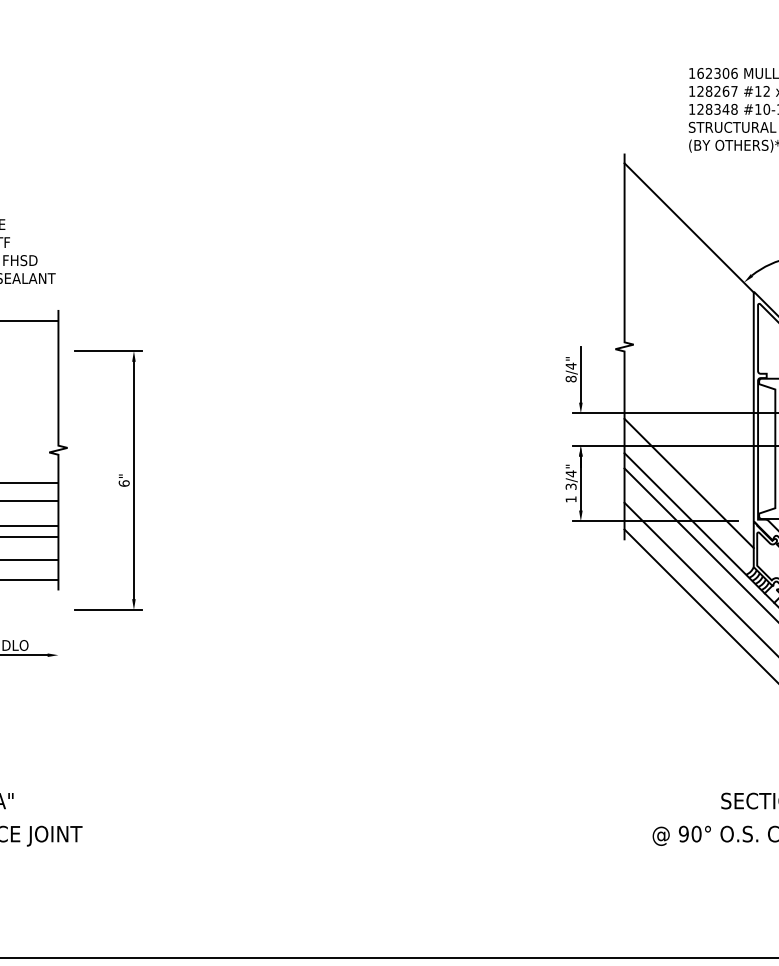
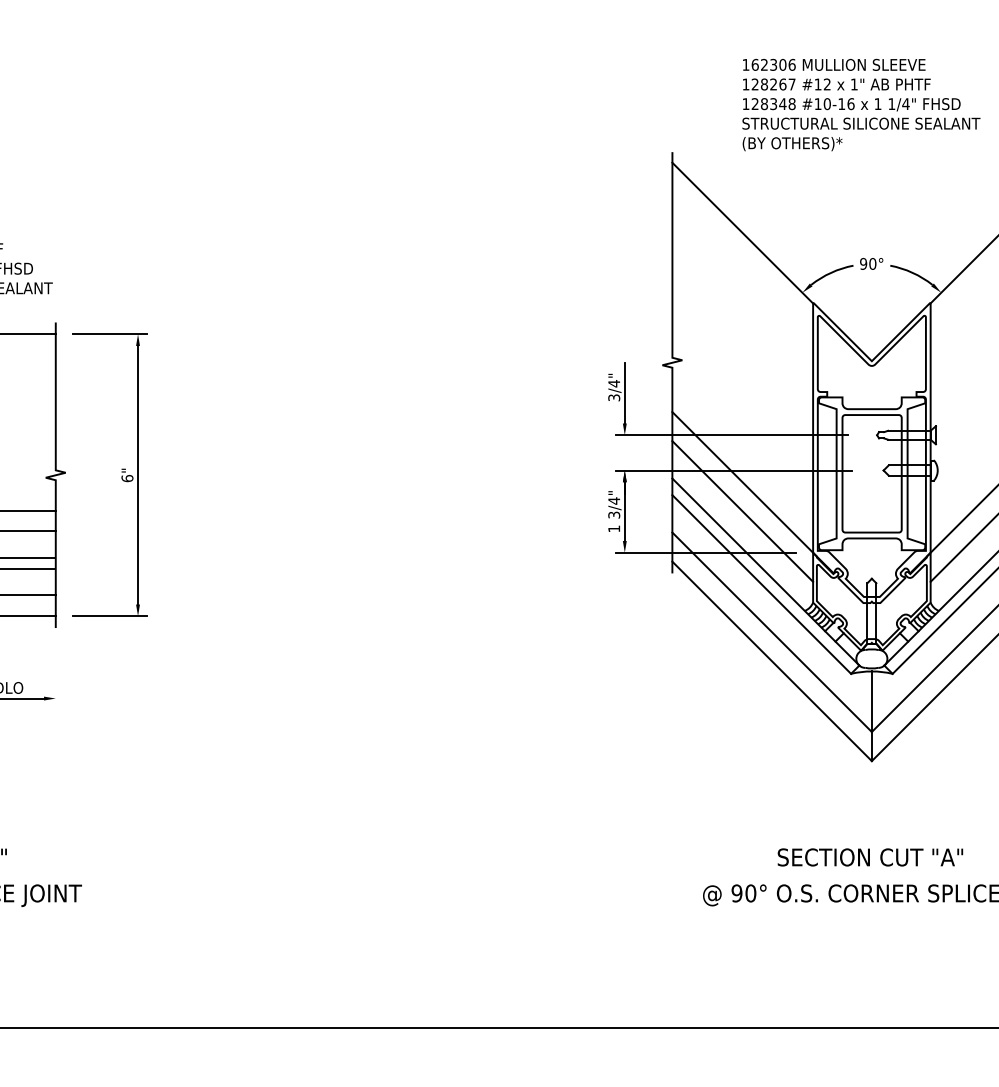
text: (571, 378) -> (614, 397), 8/4" -> 3/4"
line: (688, 456) -> (742, 482), added
part: (118, 477) -> (121, 472), moved

